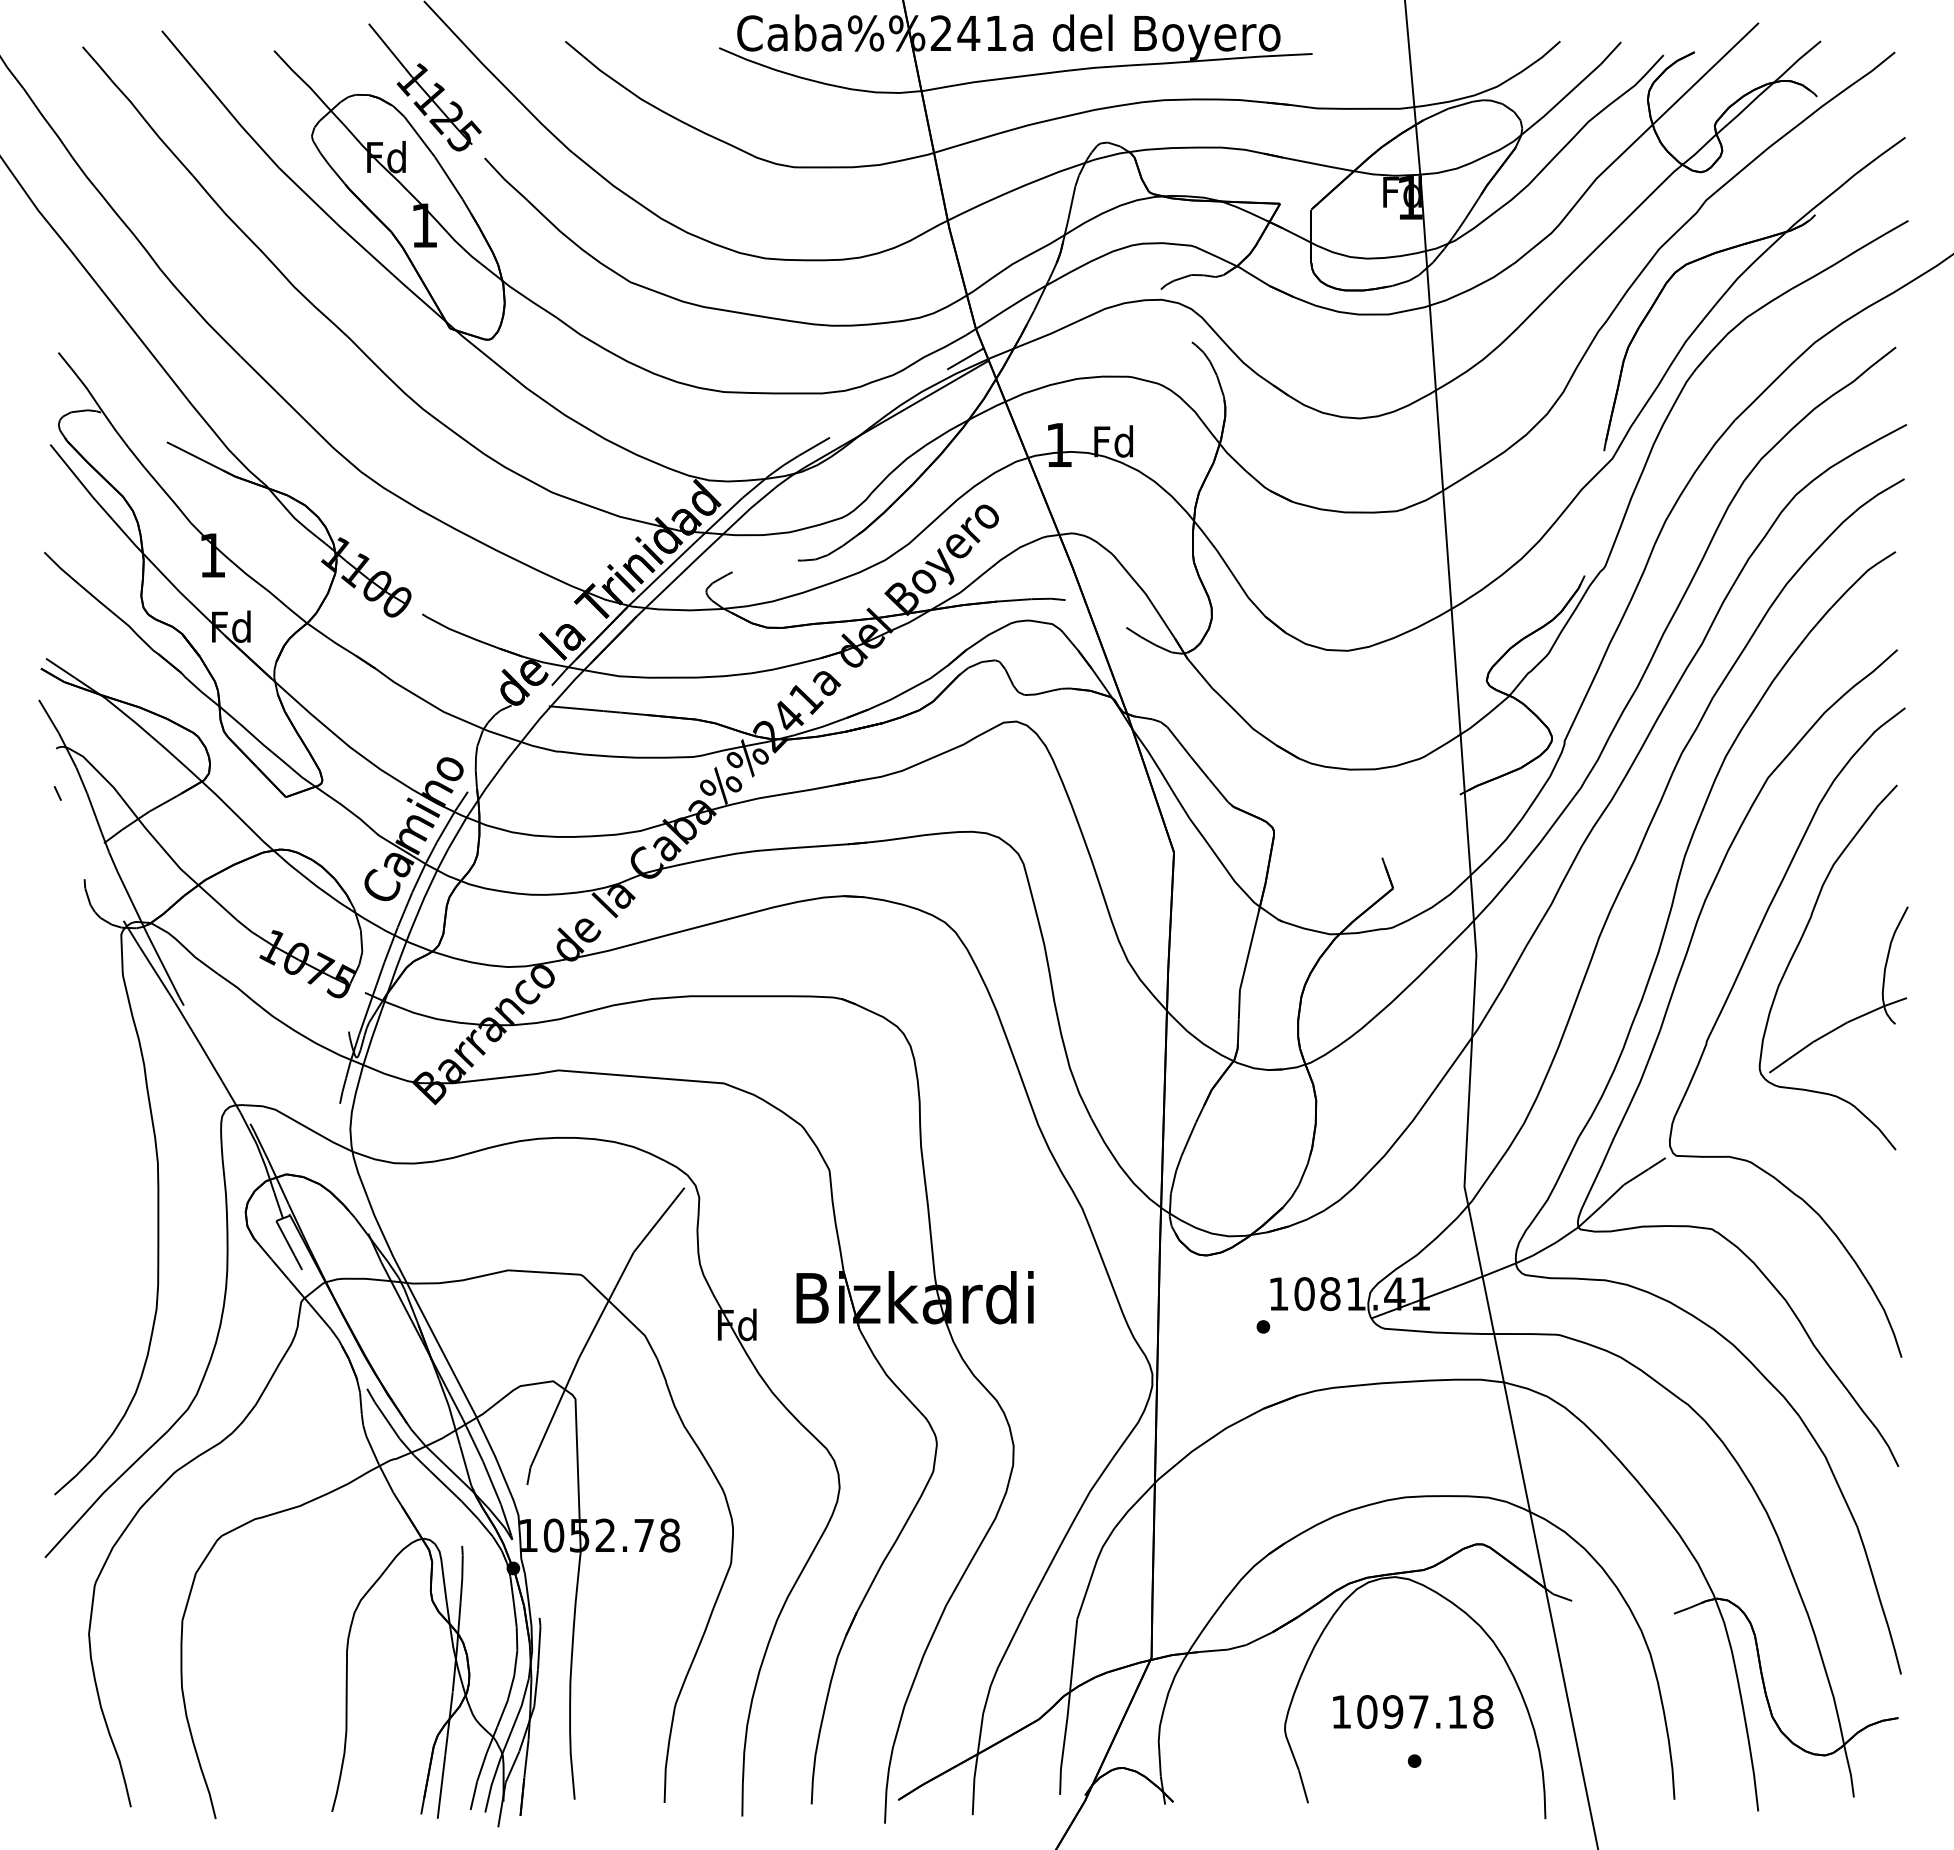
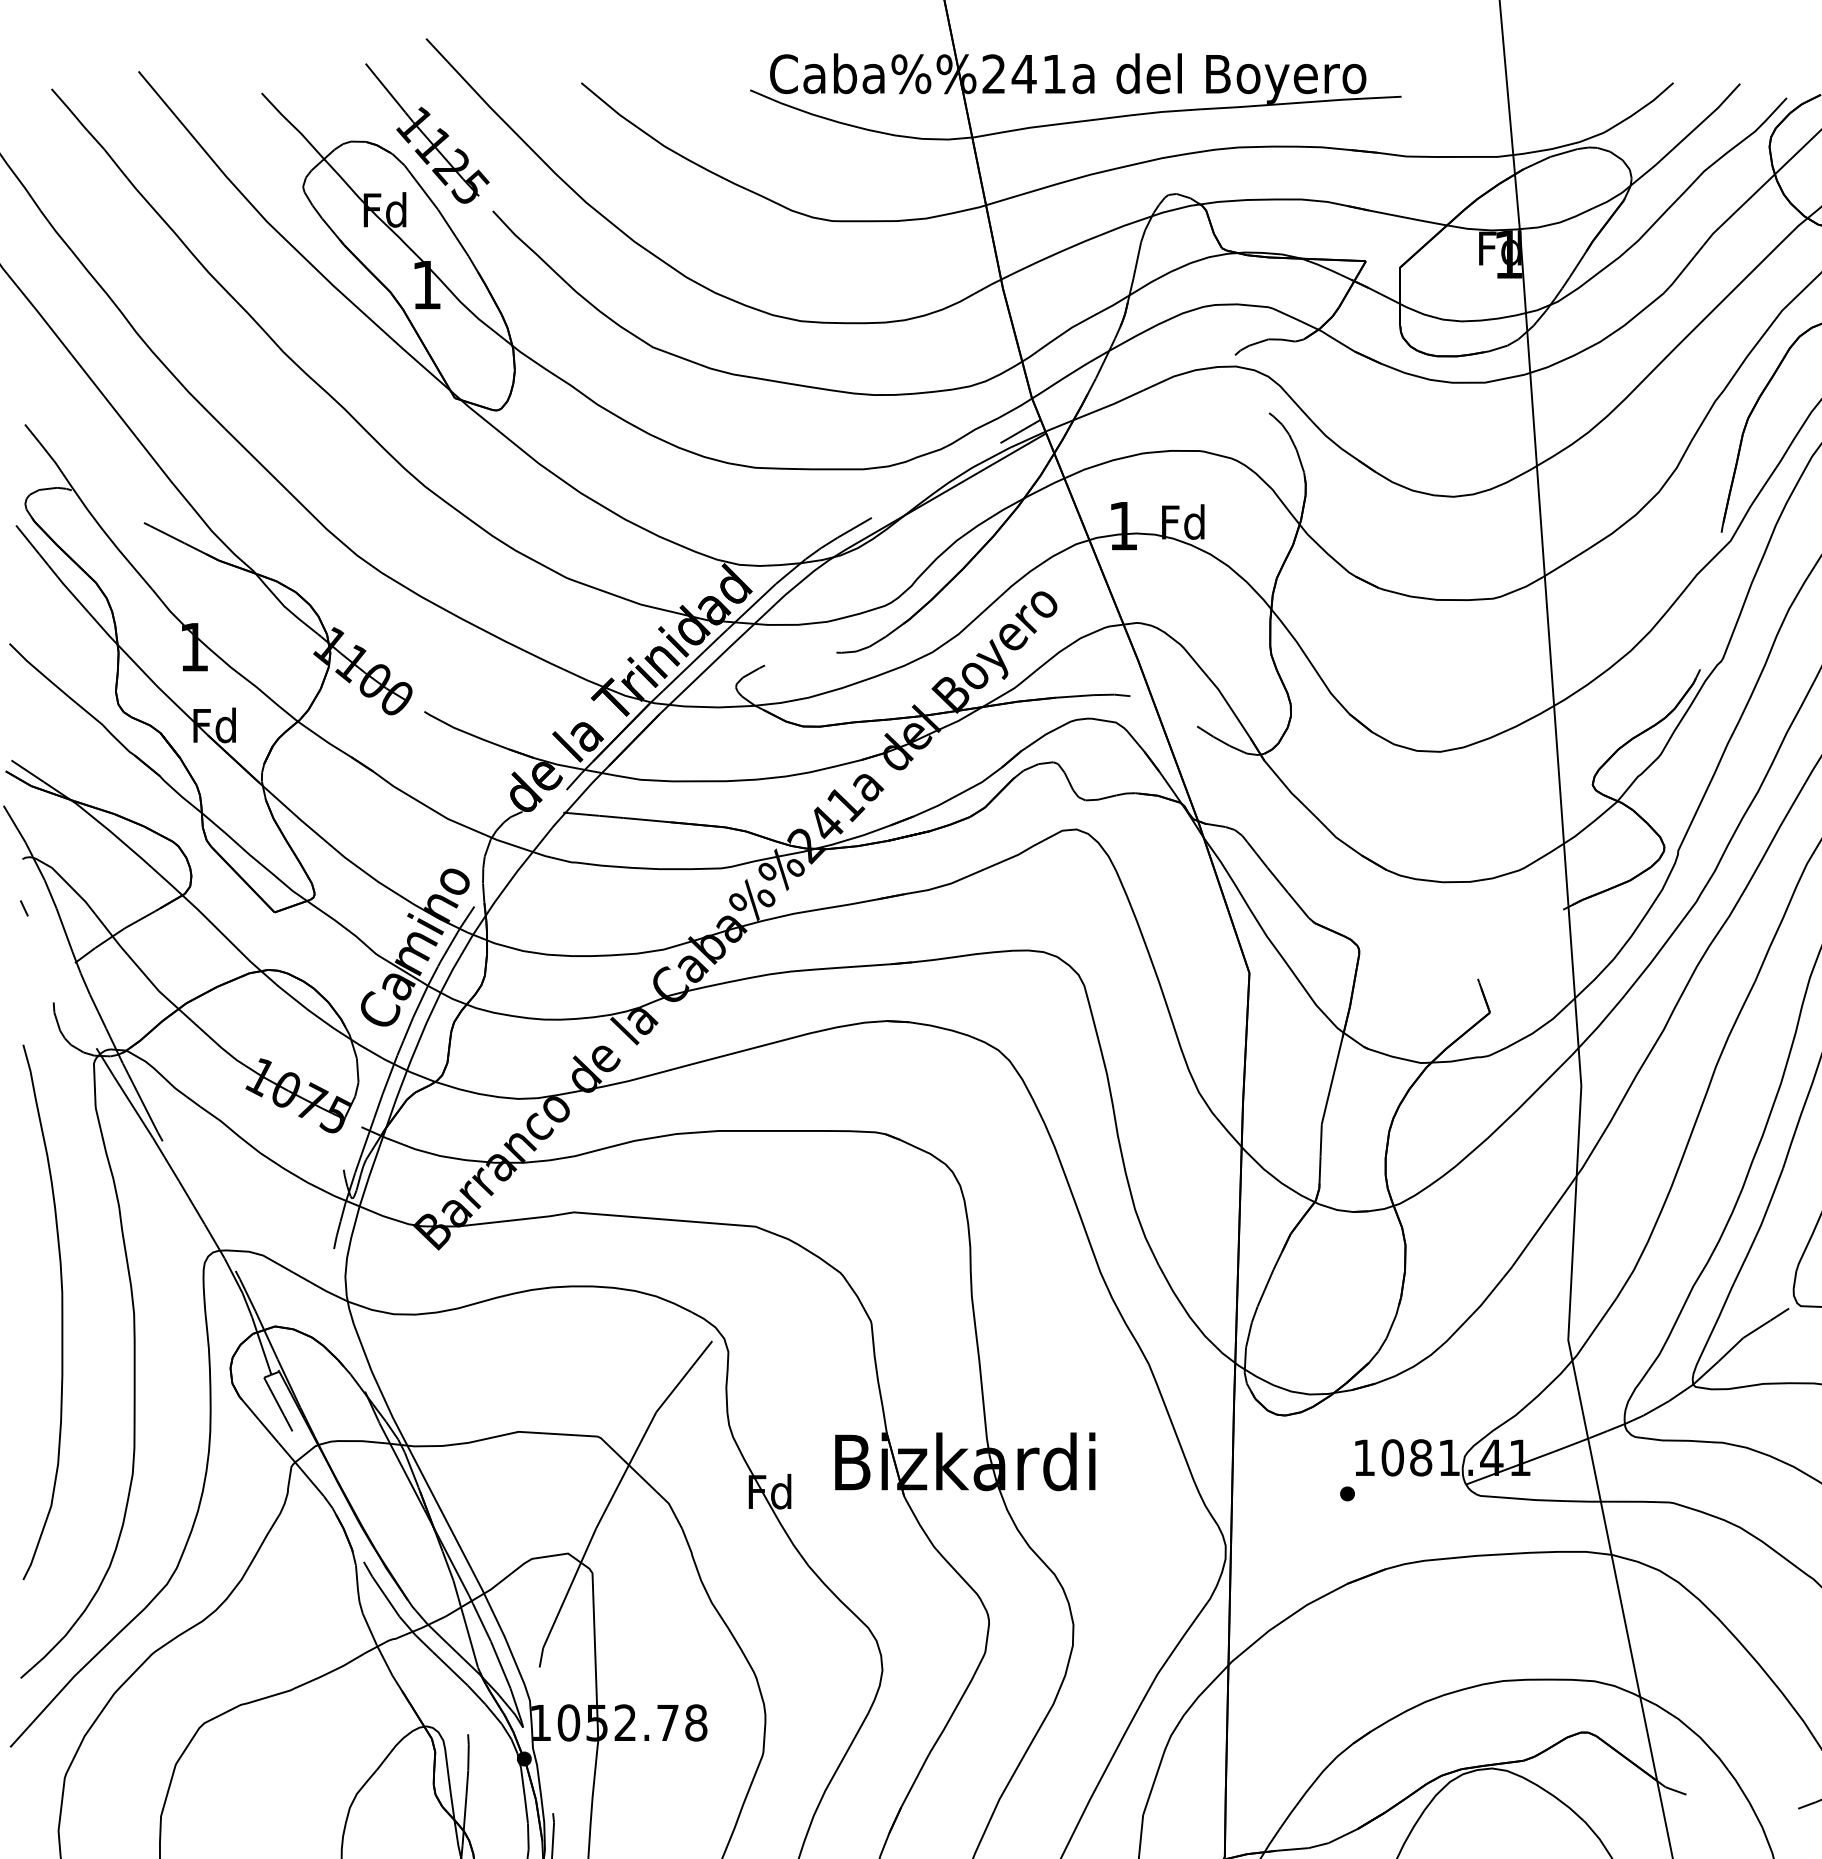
curve: (91, 1161) -> (61, 1312), added

